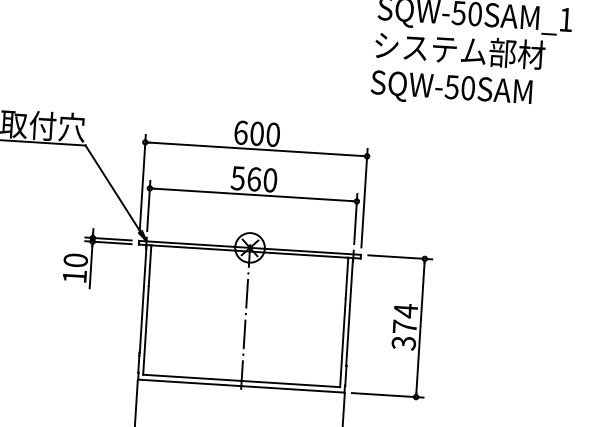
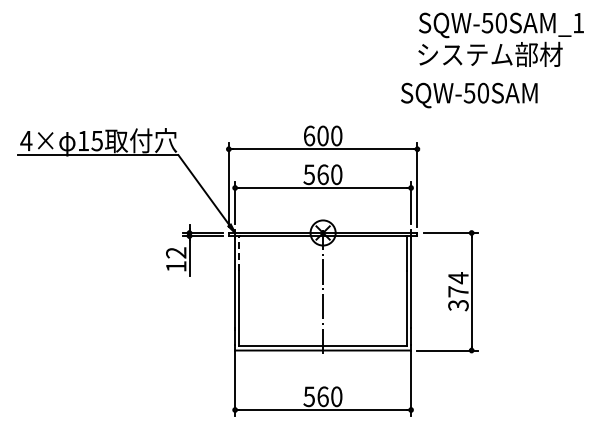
text: (451, 89) -> (469, 95), moved
text: (76, 259) -> (176, 252), 10 -> 12
line: (150, 264) -> (239, 252), solid -> dashed

